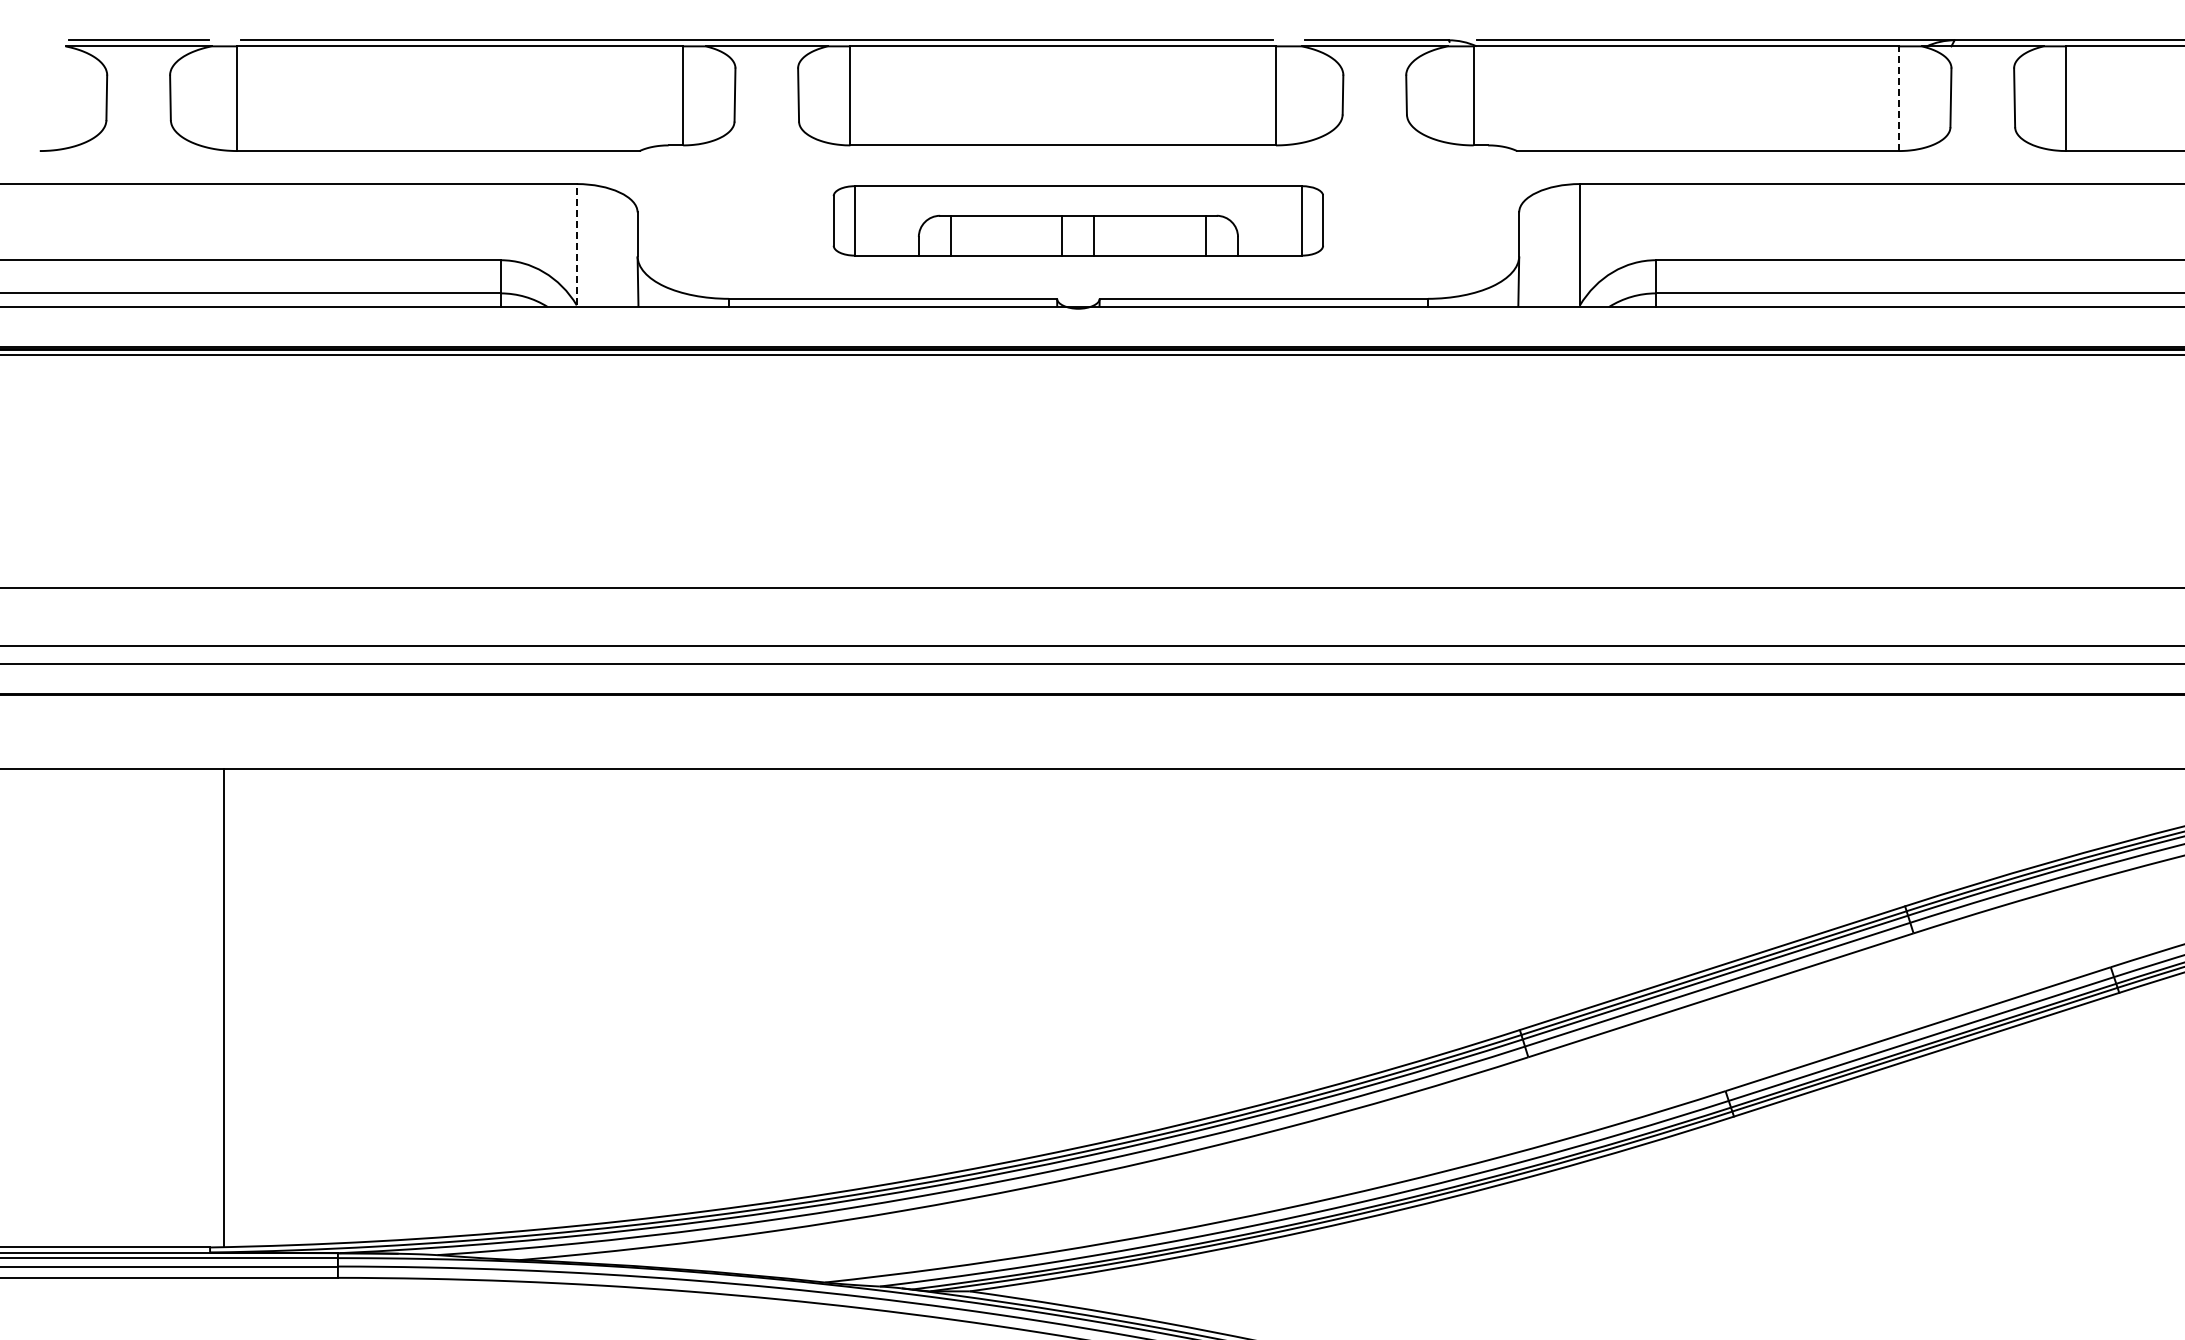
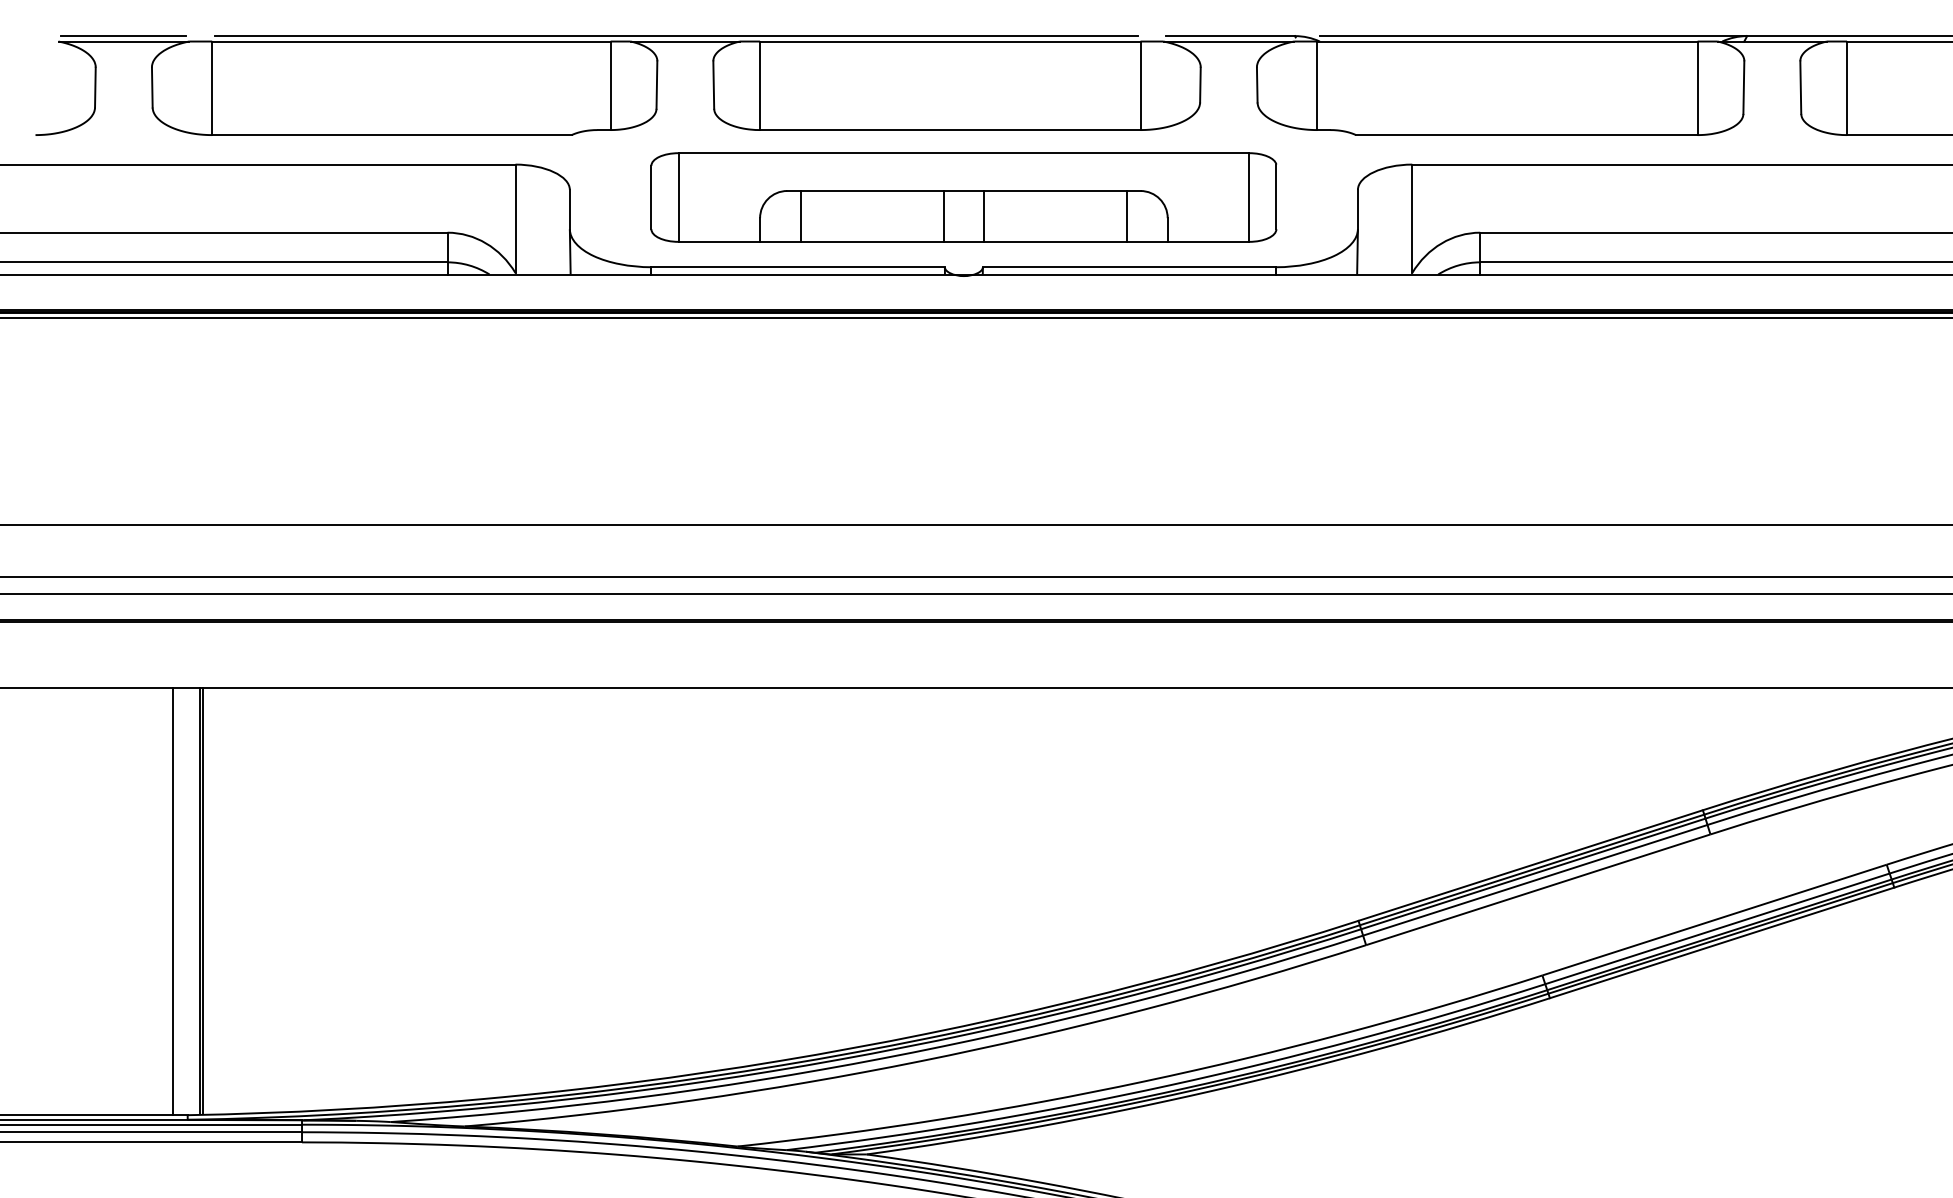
line: (1899, 98) -> (1697, 88), dashed -> solid
part: (1078, 220) -> (963, 197), size x1.43
line: (576, 244) -> (515, 218), dashed -> solid
line: (227, 1007) -> (203, 900), added
line: (193, 1008) -> (172, 901), added

